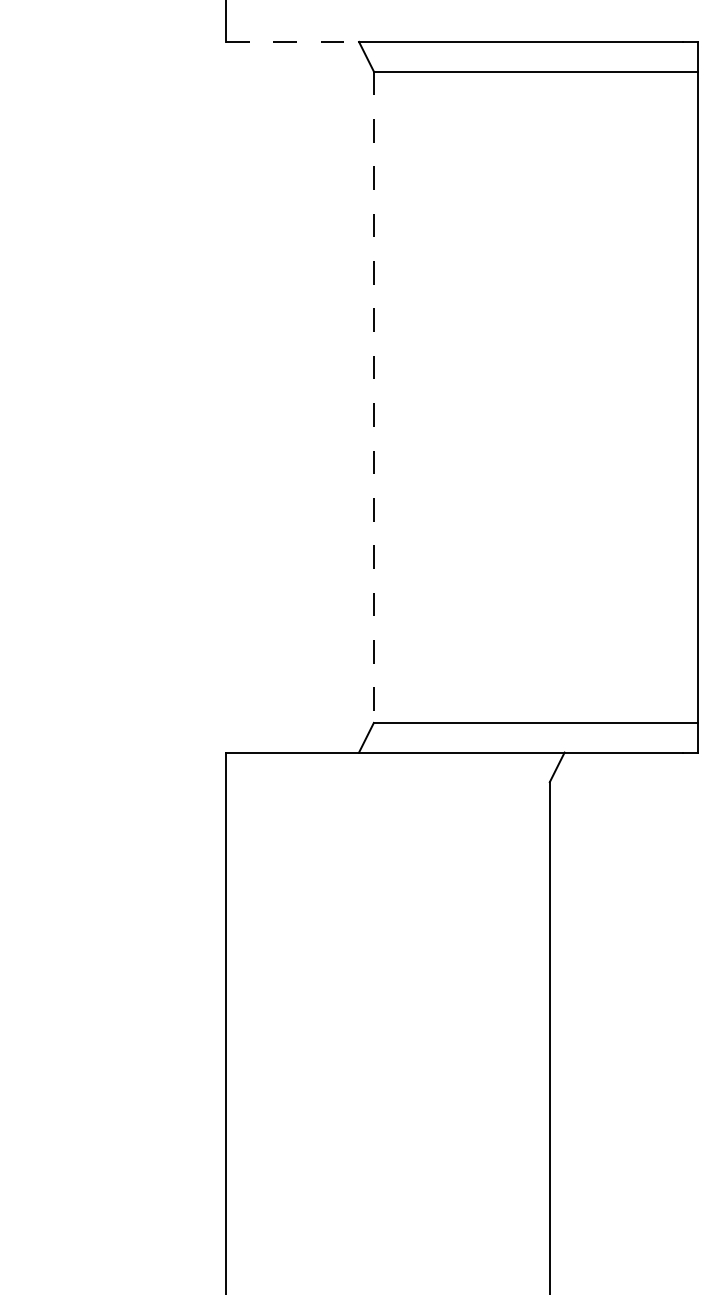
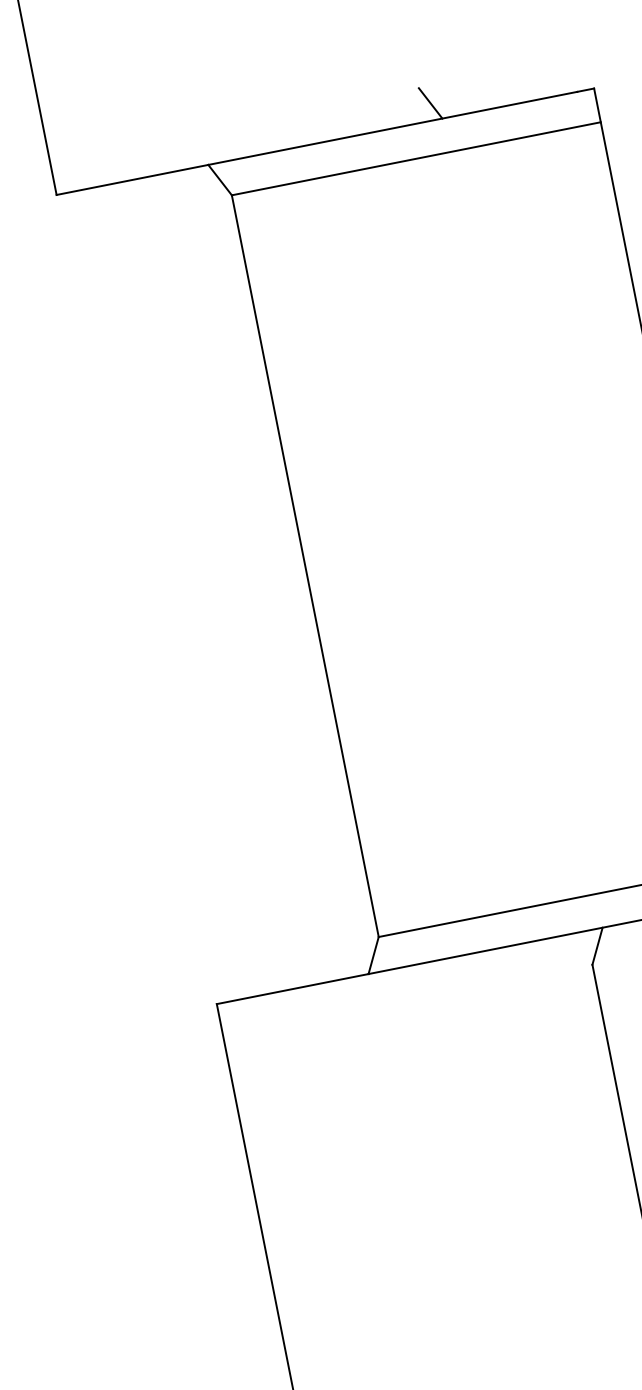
line: (556, 26) -> (429, 102), added
line: (292, 41) -> (132, 179), dashed -> solid
line: (373, 397) -> (304, 566), dashed -> solid

